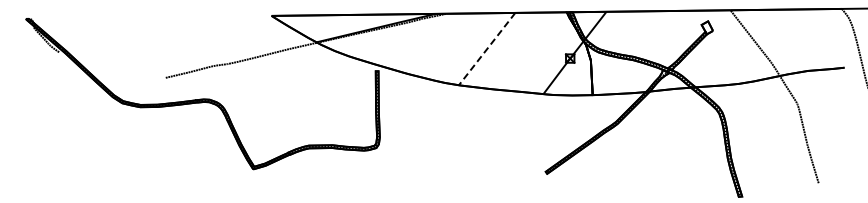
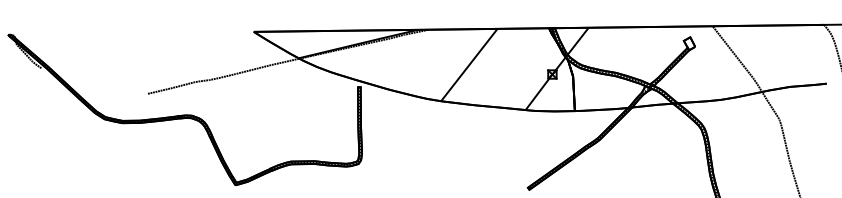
line: (487, 49) -> (469, 65), dashed -> solid

